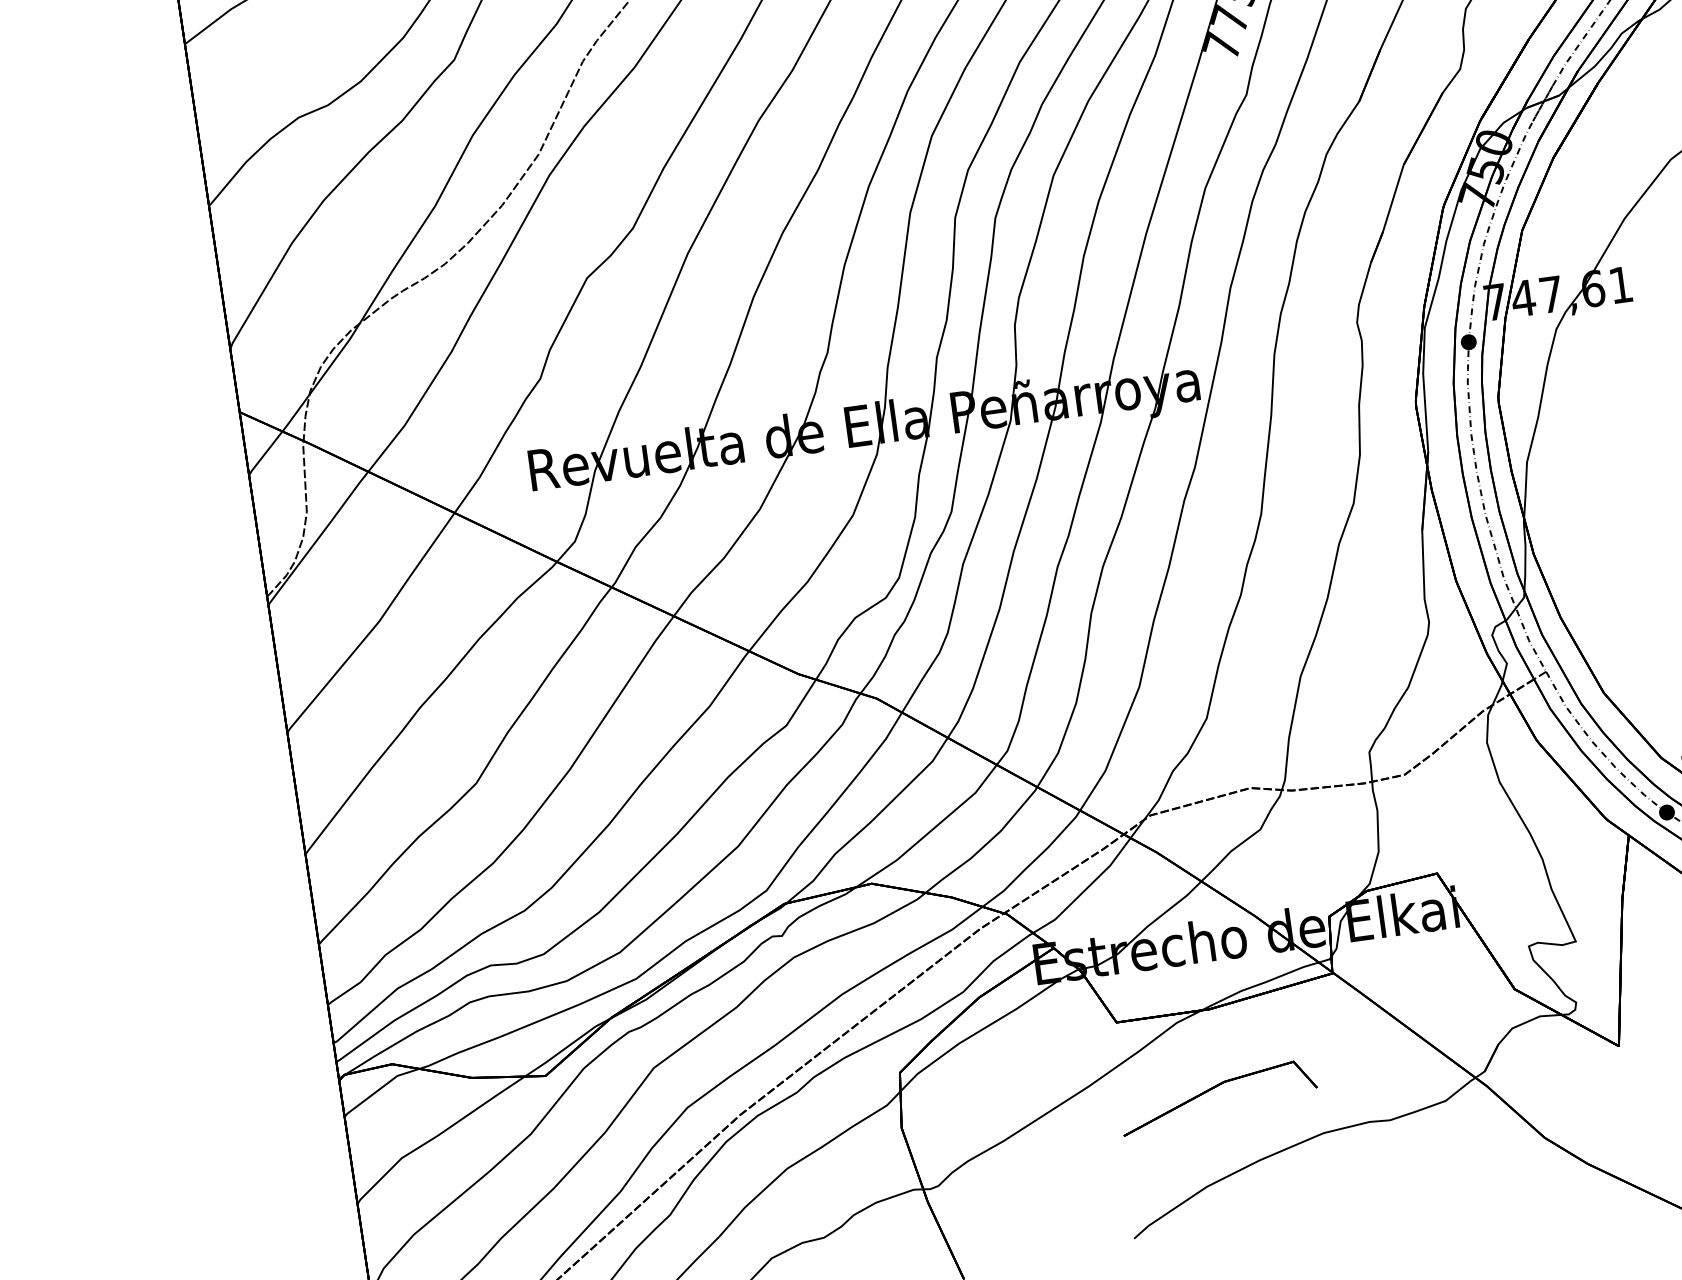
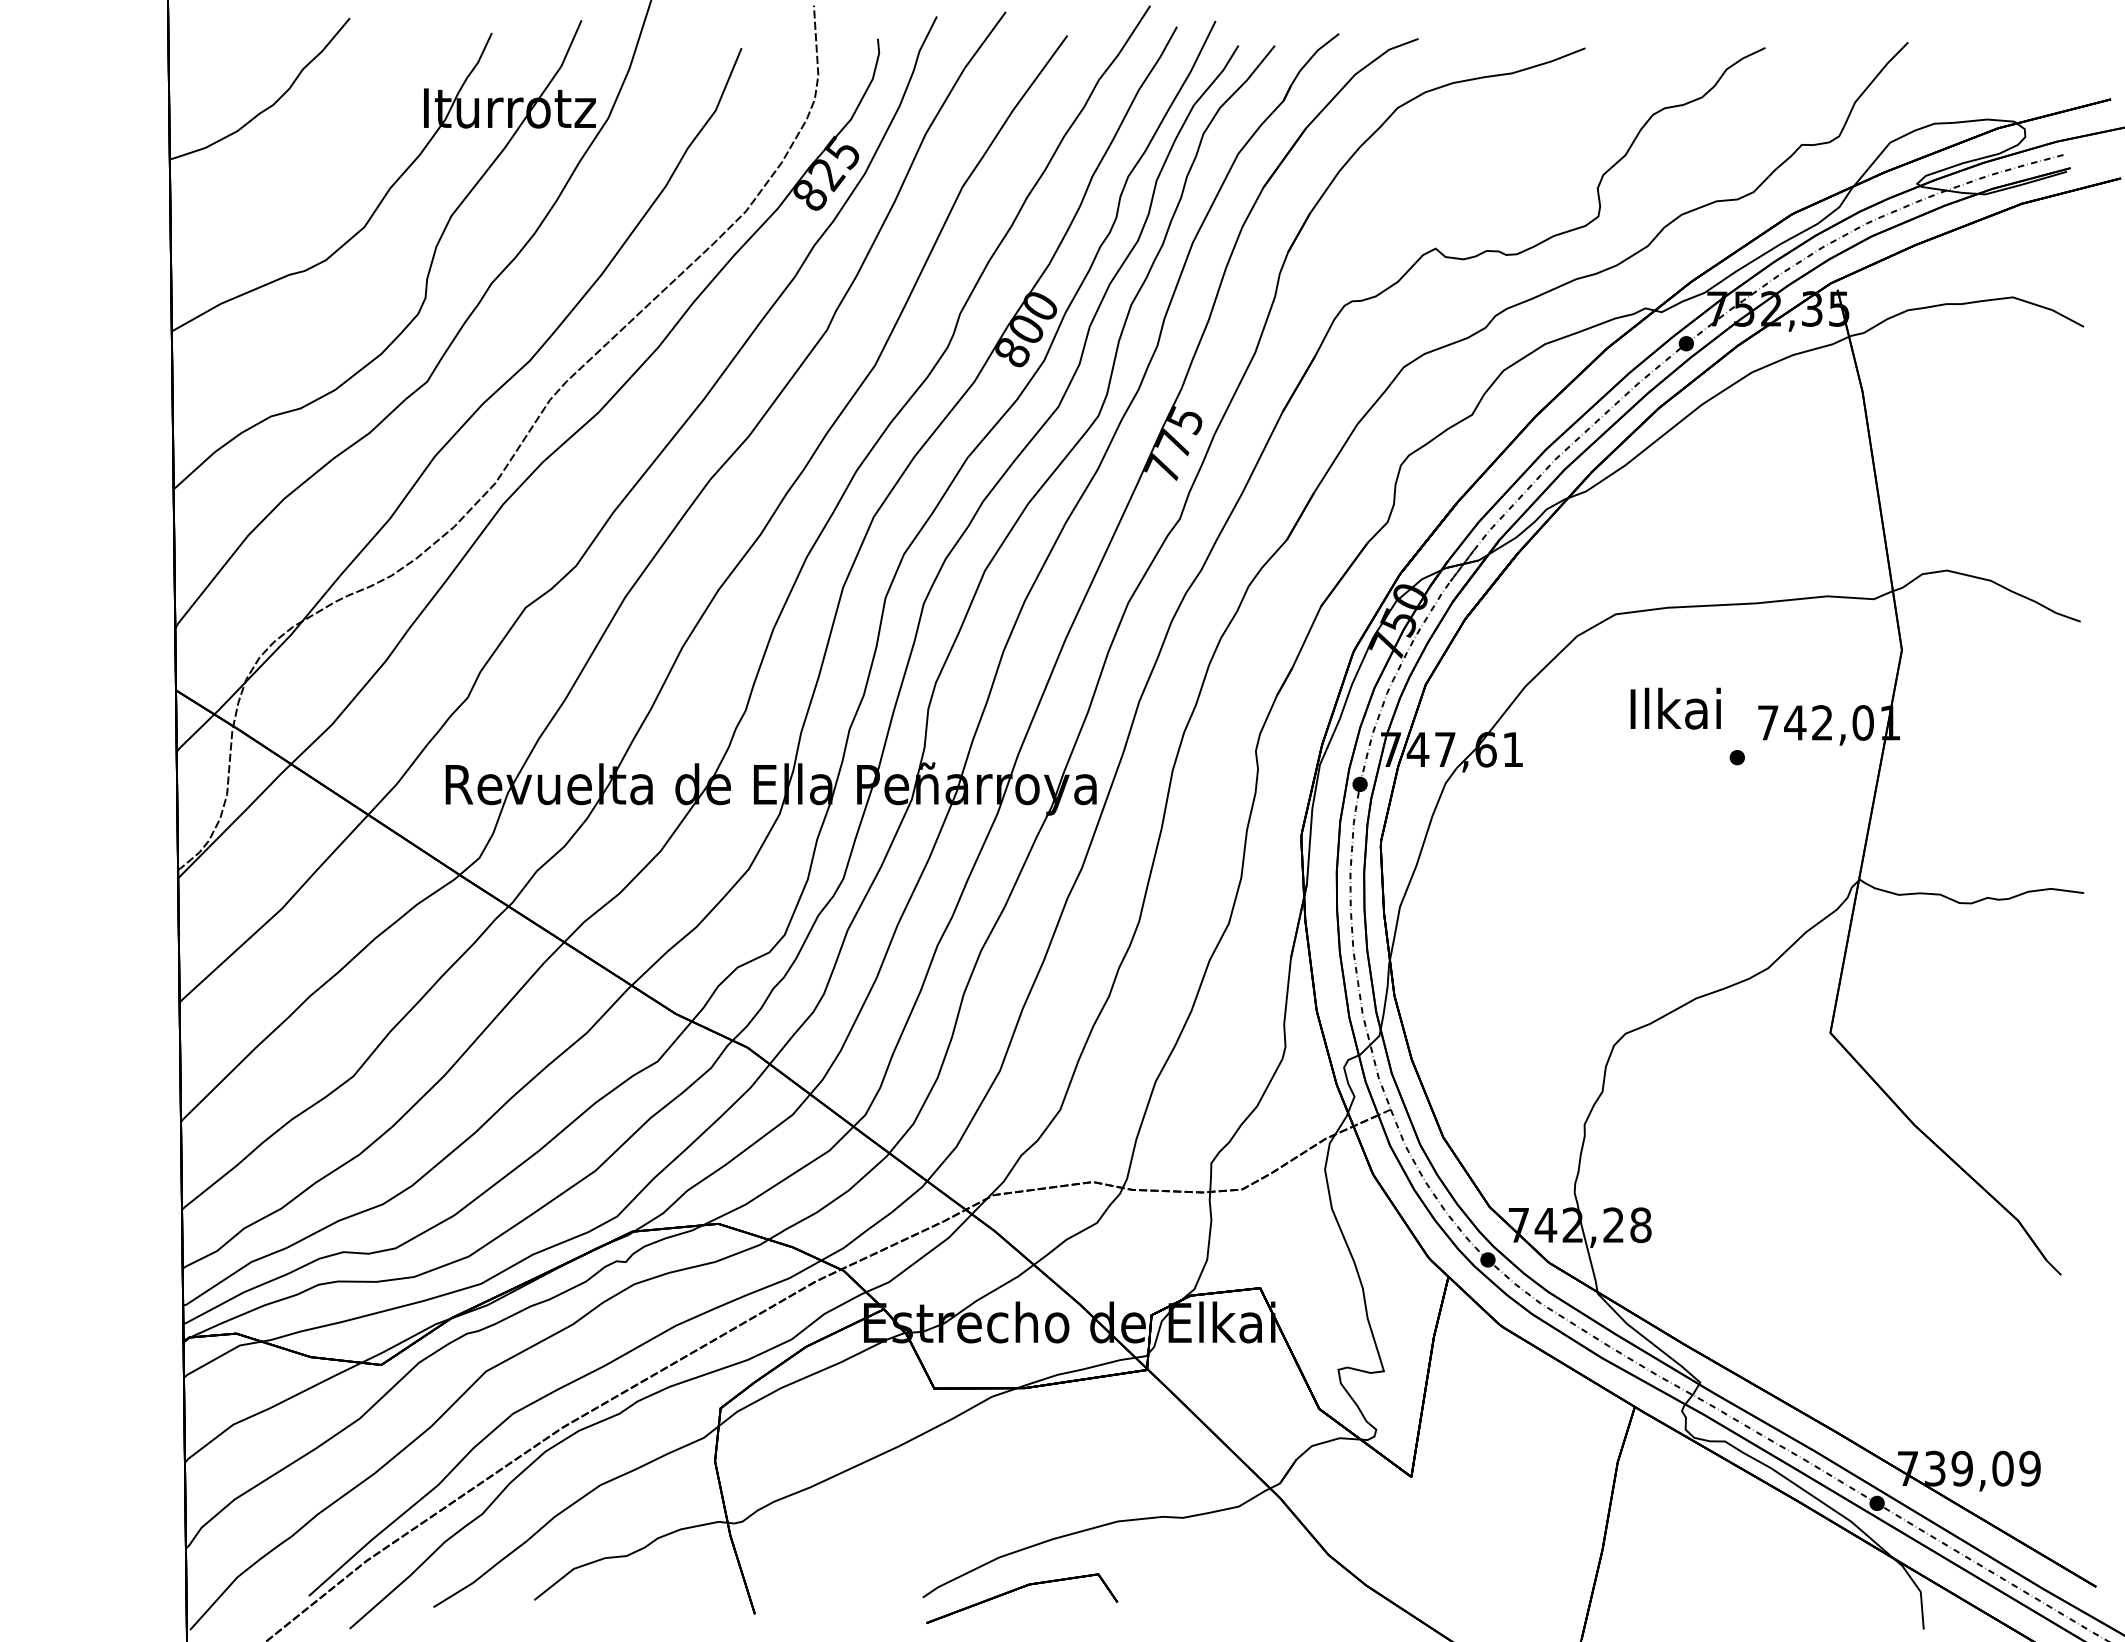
part: (1212, 1089) -> (1017, 1590), moved

